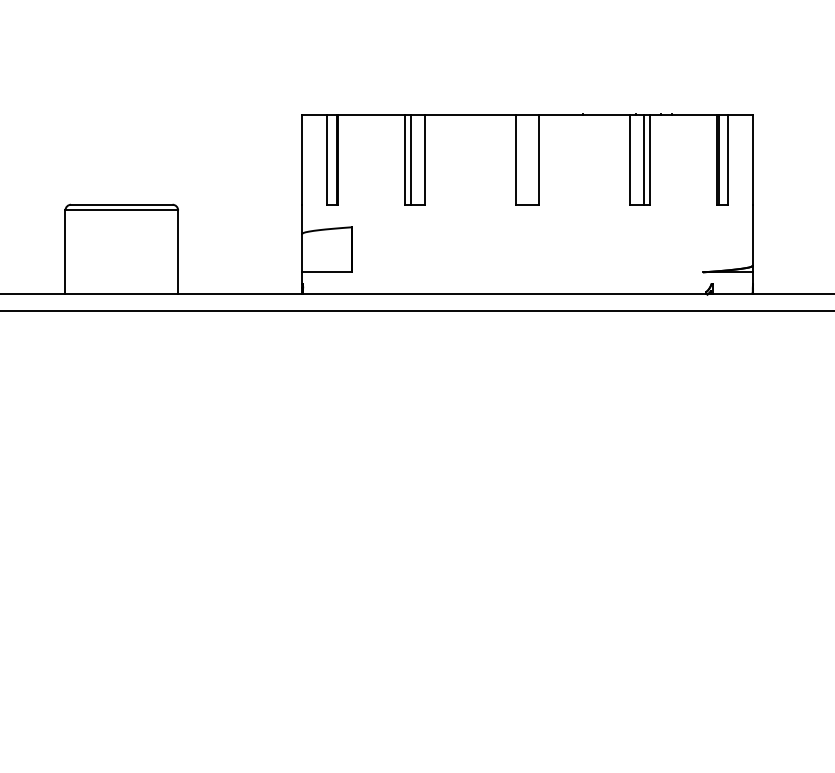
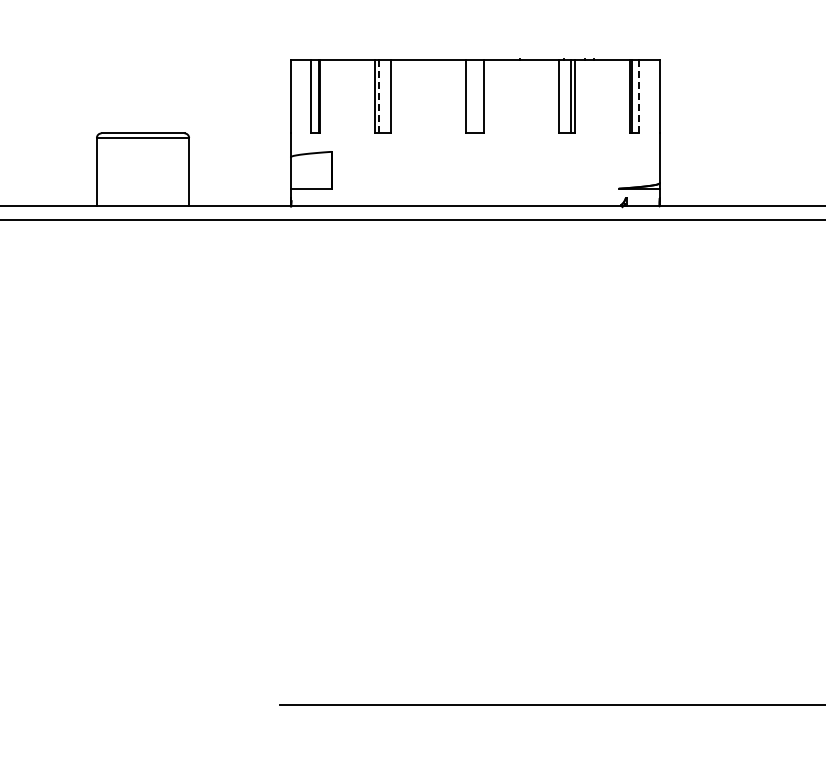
line: (410, 159) -> (379, 96), solid -> dashed
line: (728, 159) -> (639, 96), solid -> dashed

